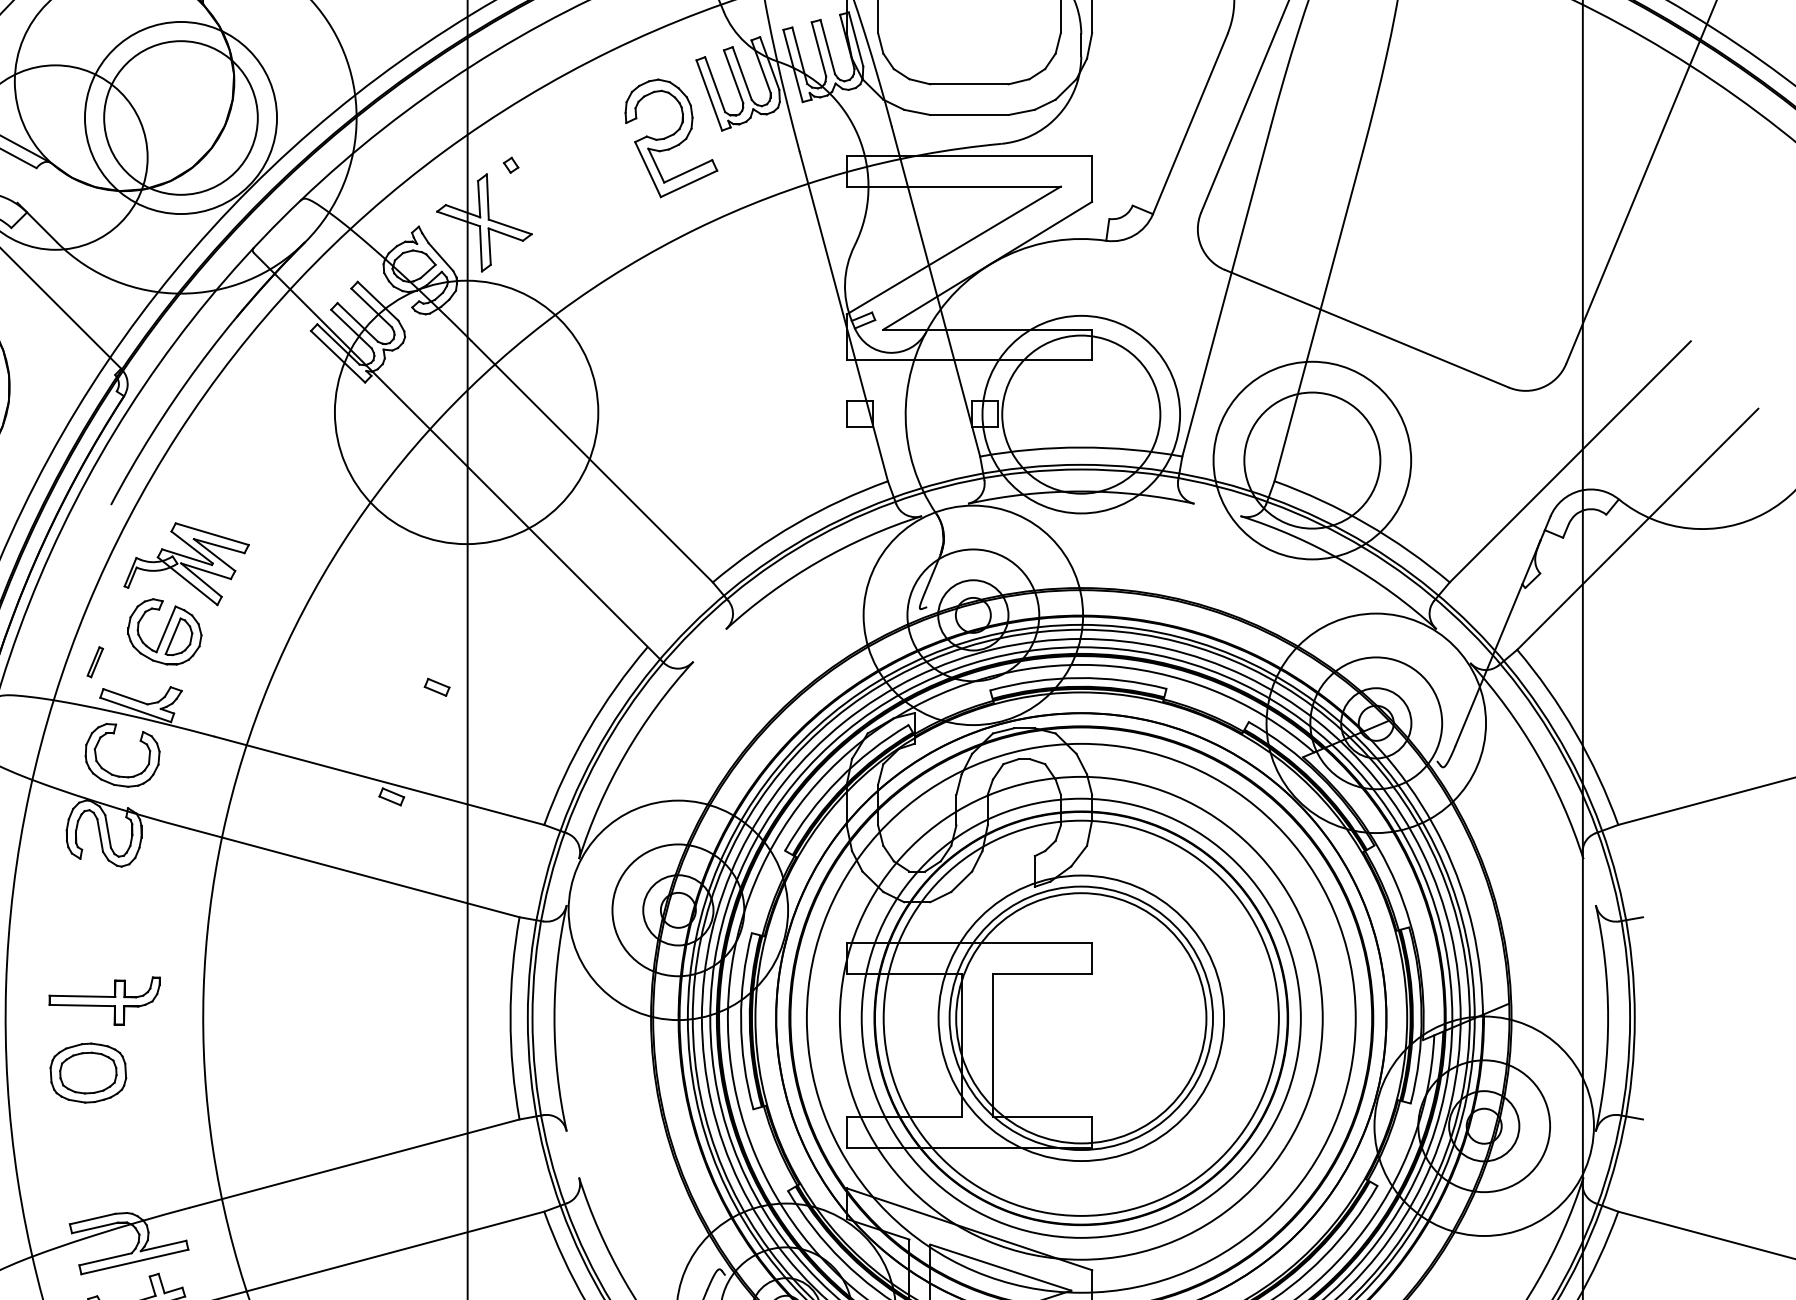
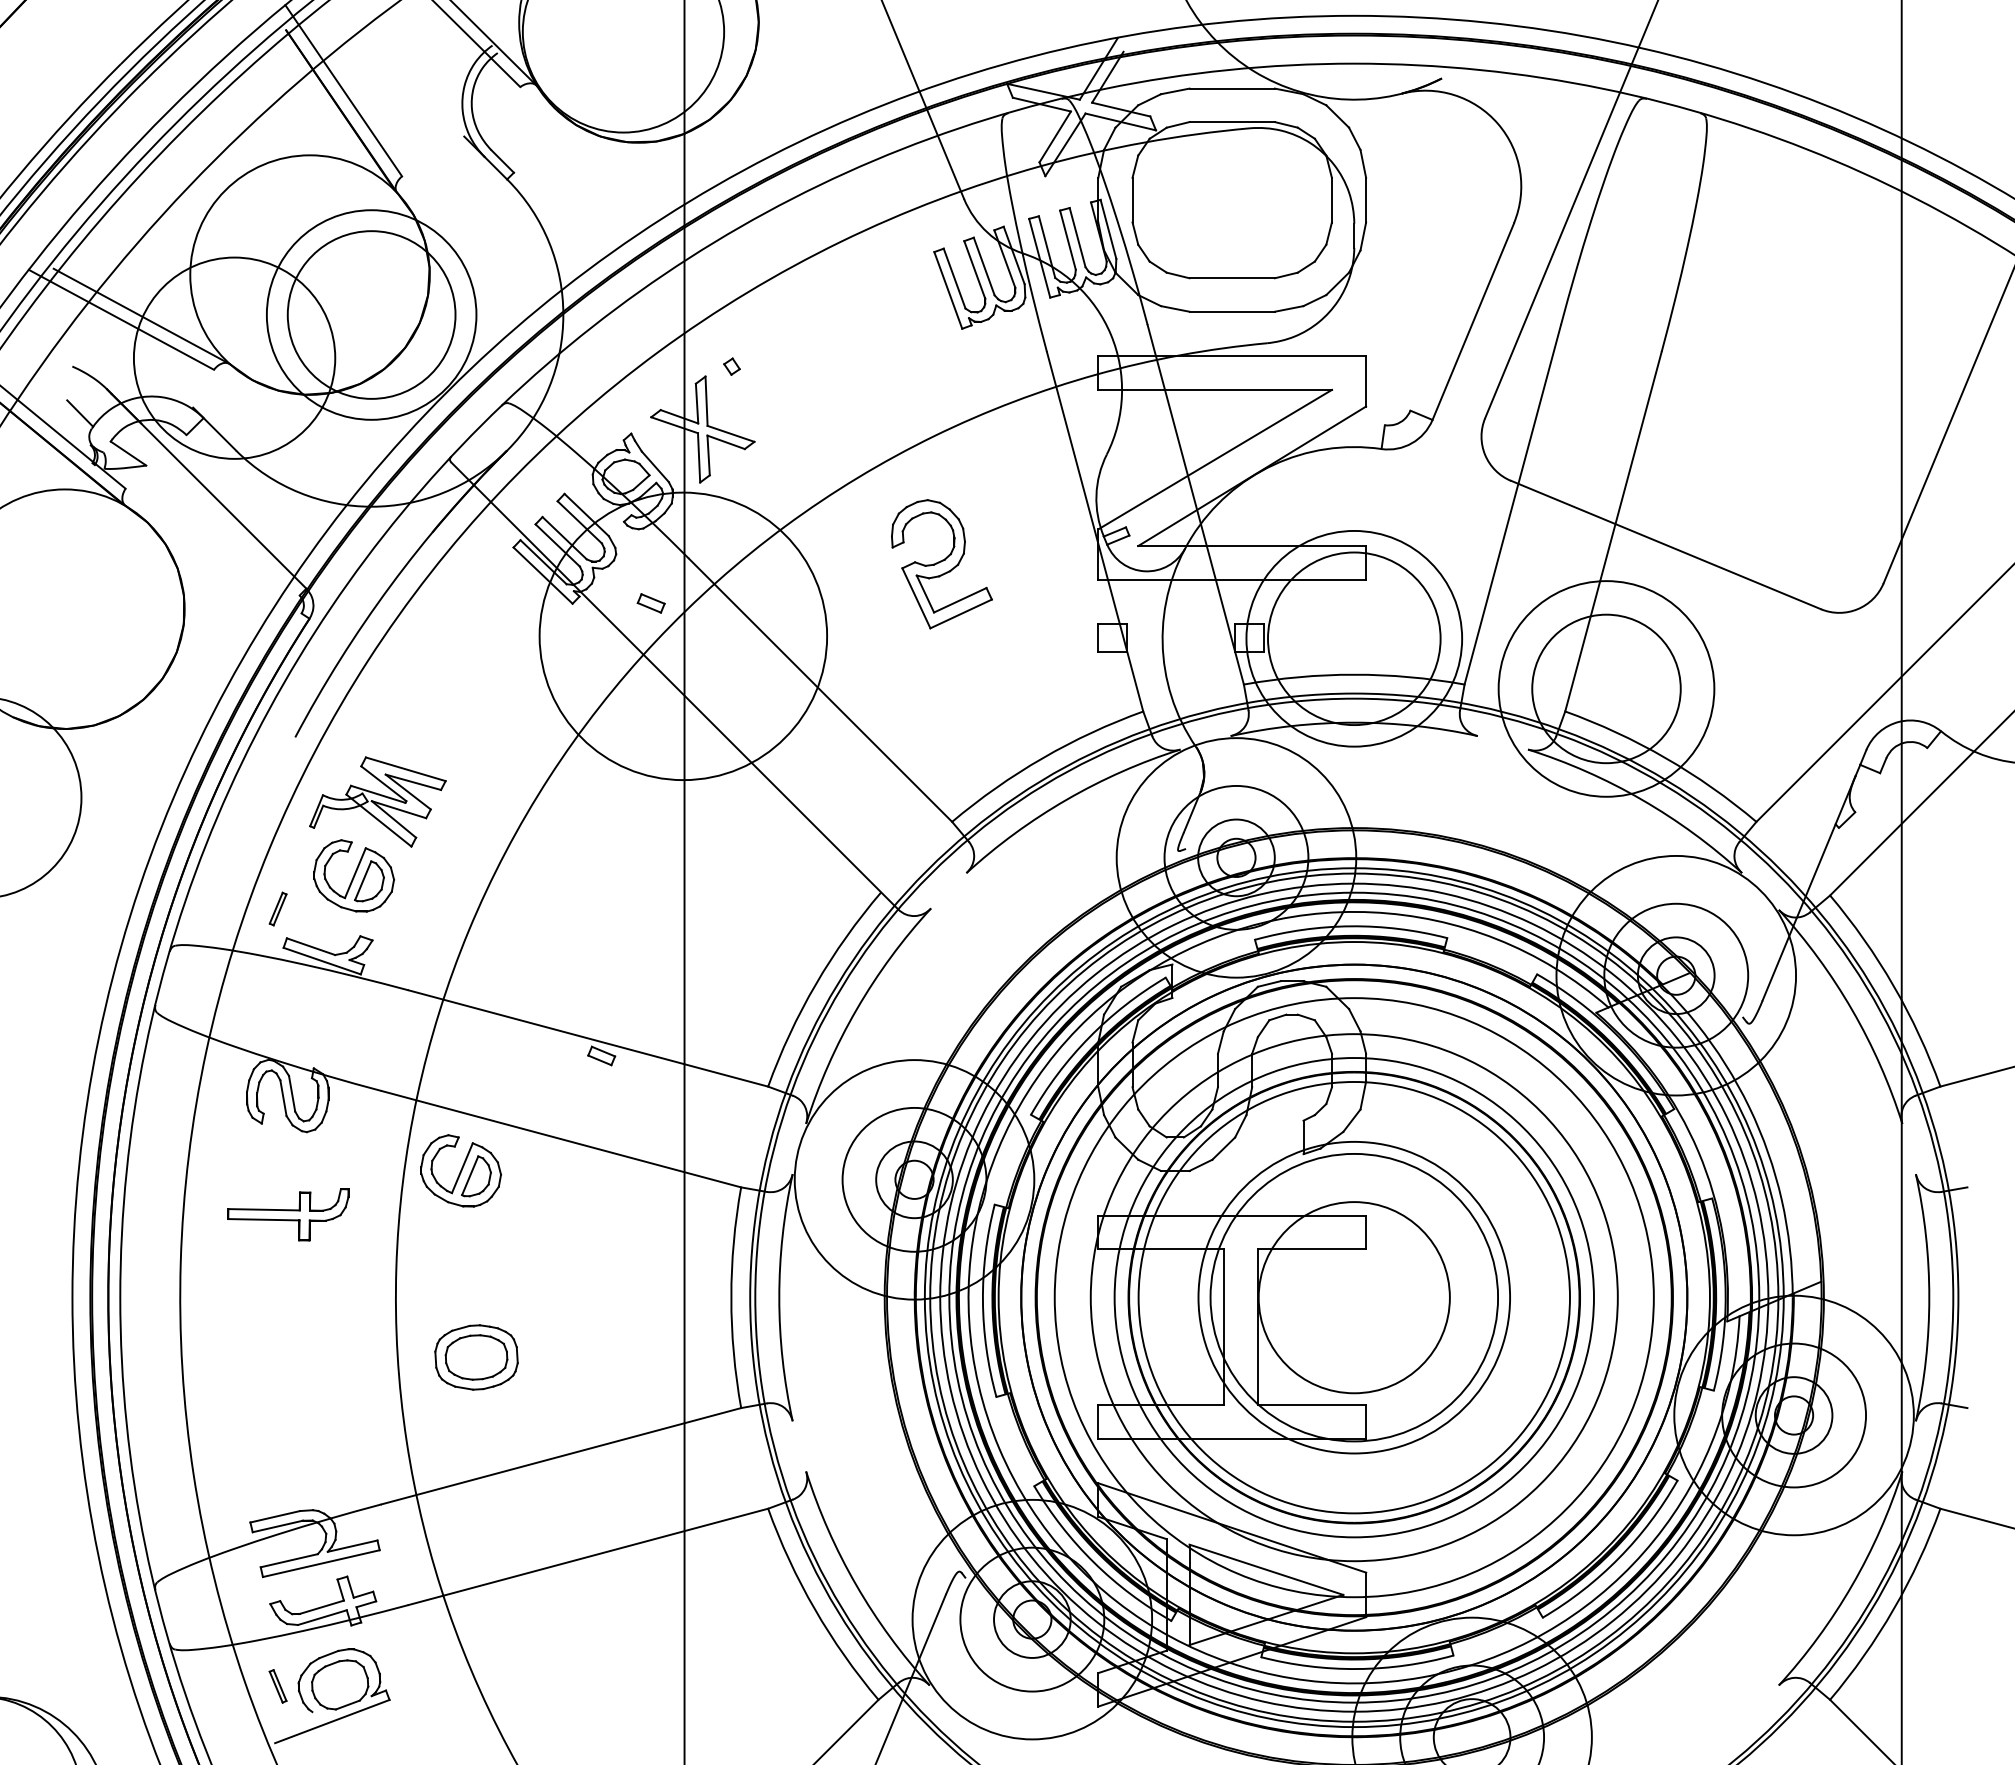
part: (671, 138) -> (941, 564), moved
part: (436, 687) -> (650, 603), moved
part: (118, 775) -> (303, 1032), removed
part: (262, 901) -> (460, 1170), added
part: (104, 1000) -> (288, 1214), moved
circle: (1080, 1018) -> (1353, 1297), size x0.7
part: (88, 1073) -> (476, 1357), moved

